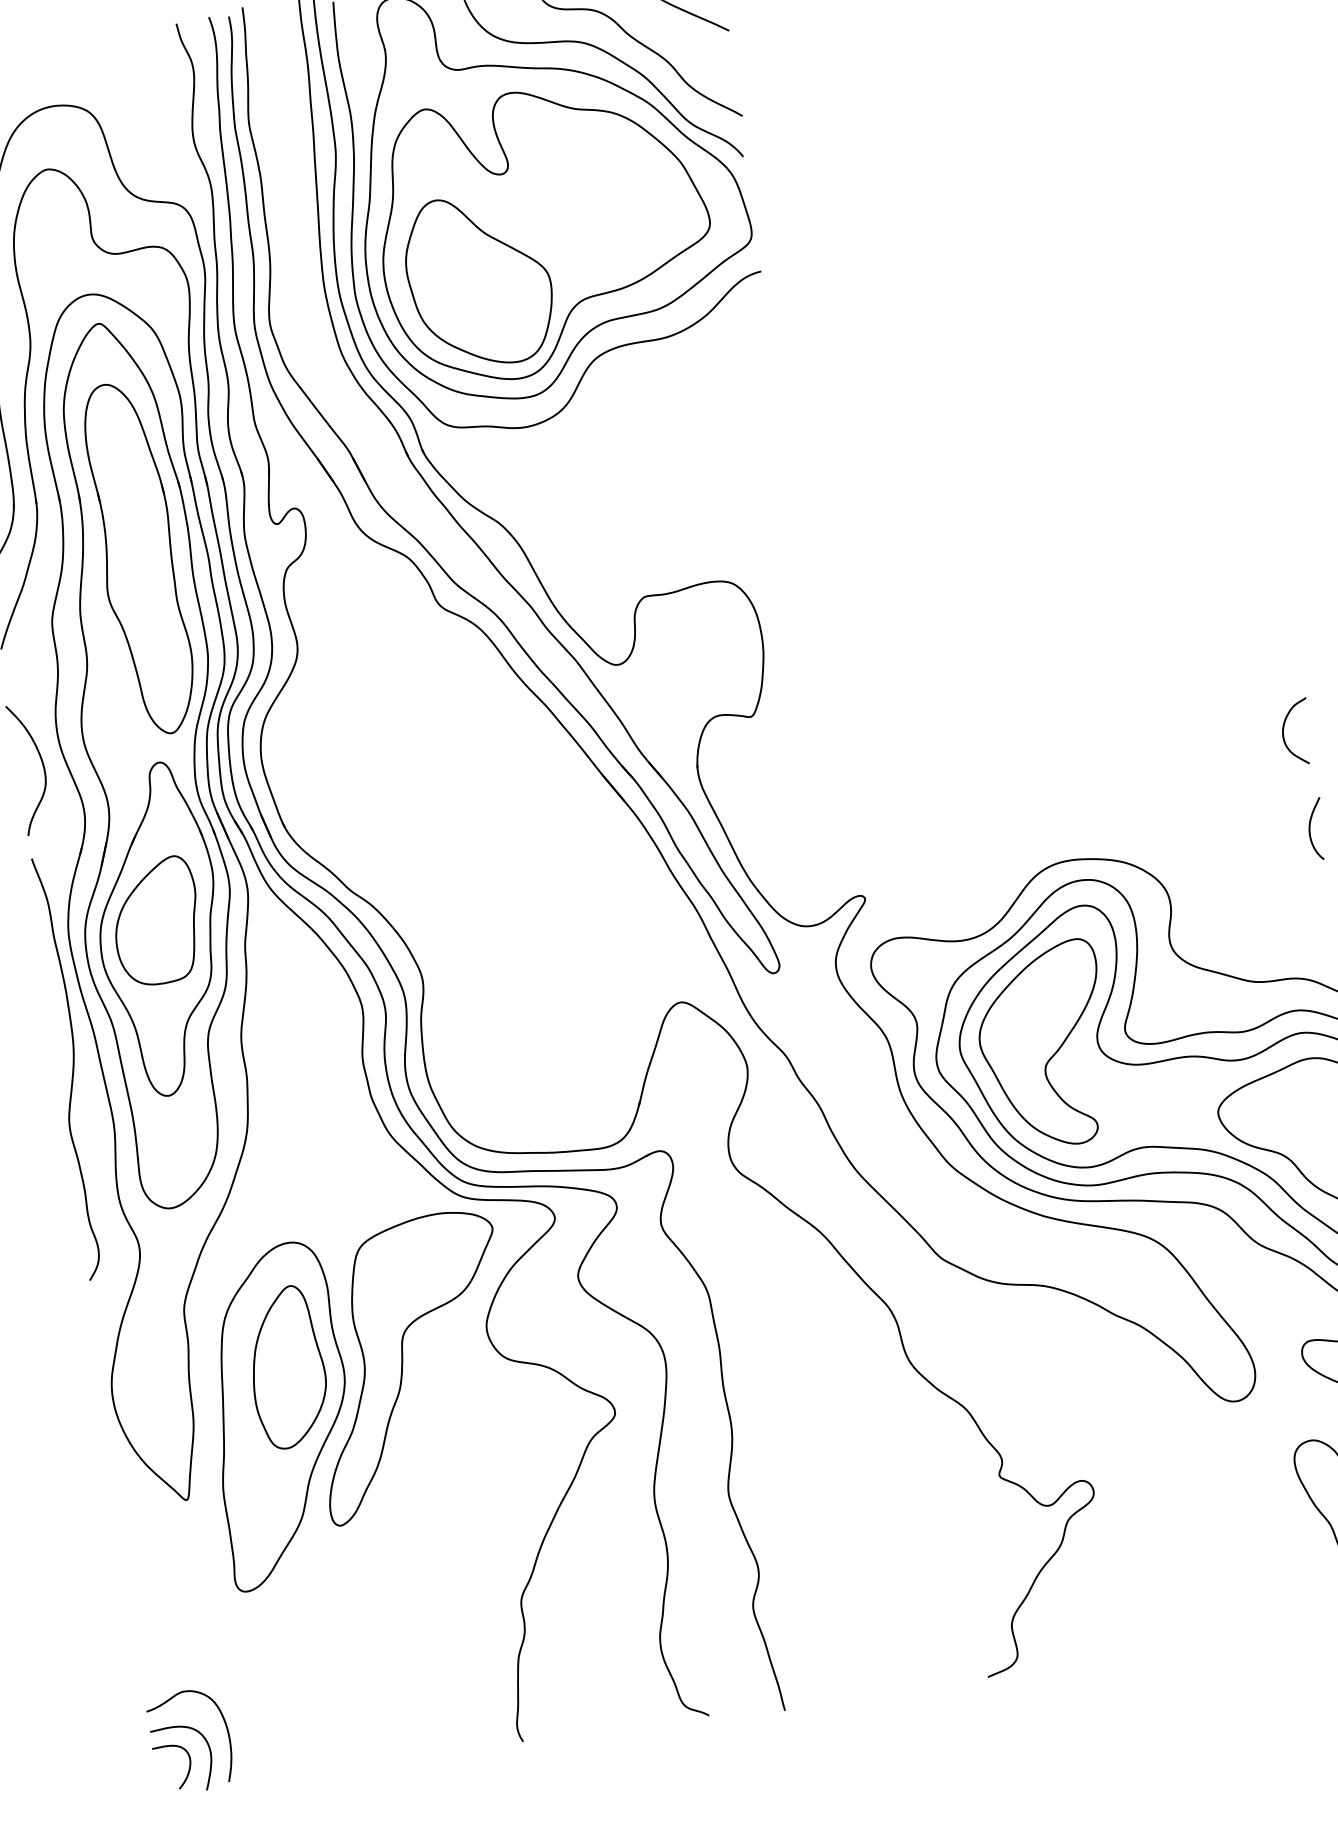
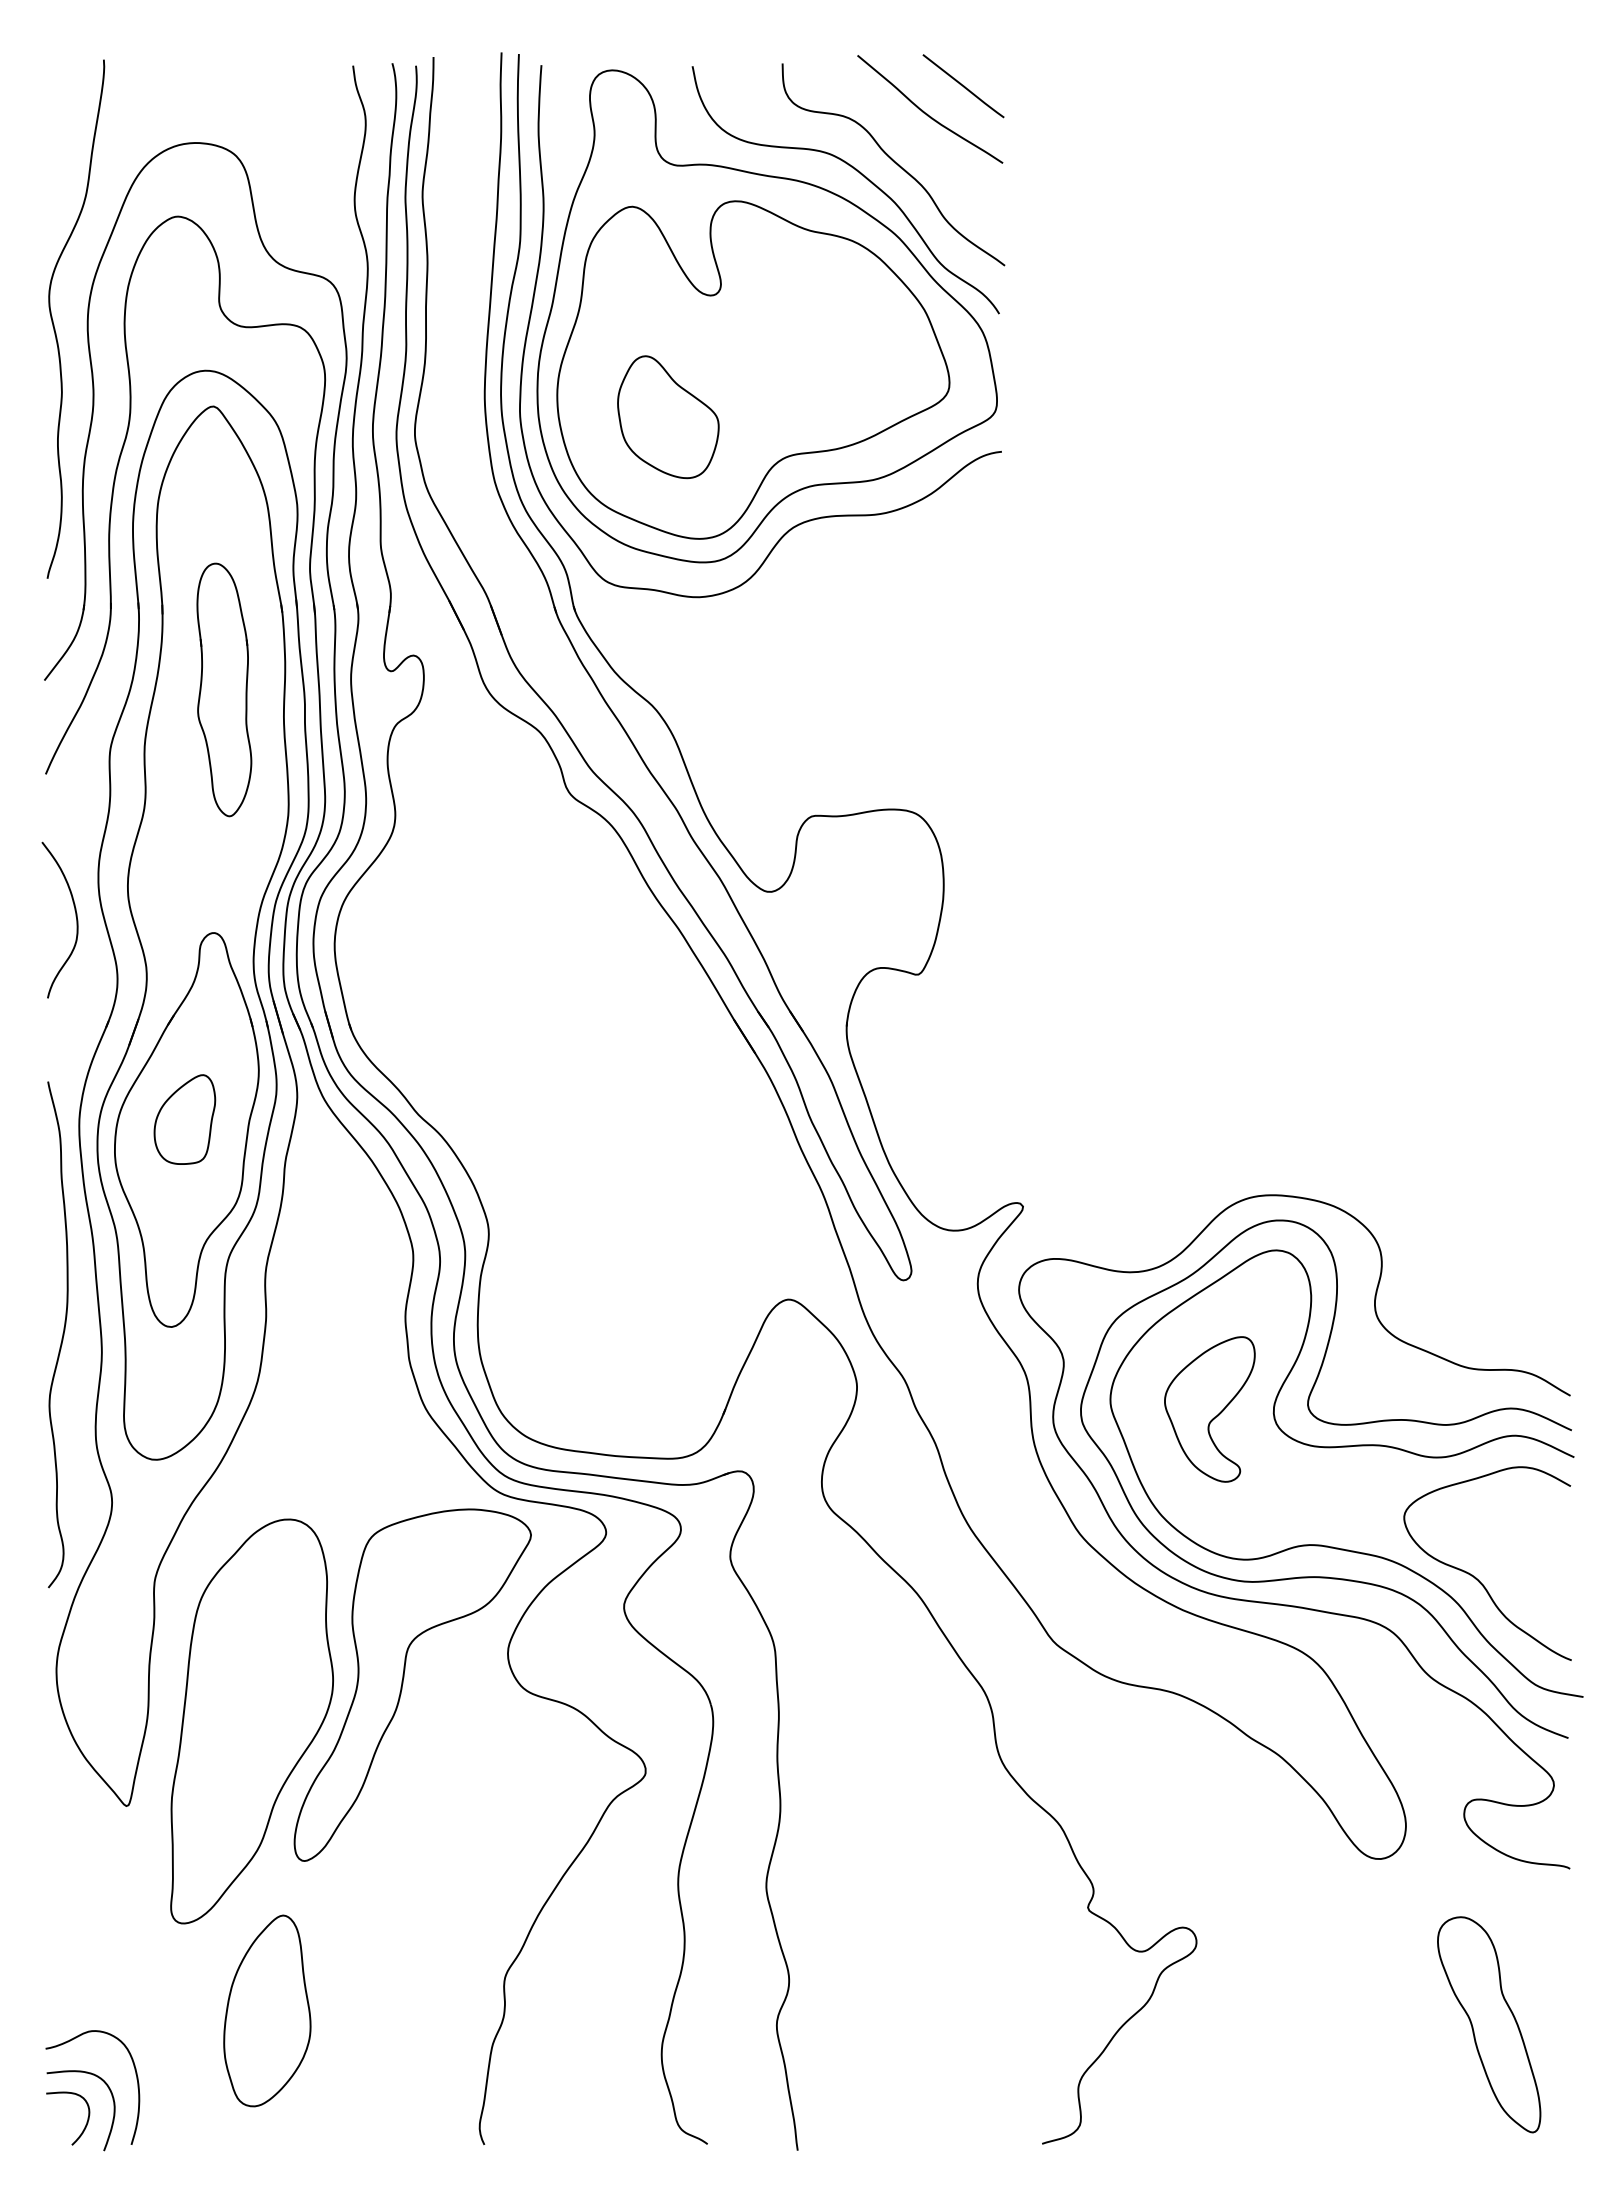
part: (479, 280) -> (668, 416), size x0.6
part: (140, 558) -> (224, 689), size x0.6
curve: (1284, 731) -> (1543, 1077), removed
curve: (1310, 830) -> (1558, 1198), removed
part: (156, 921) -> (184, 1119), size x0.6
part: (1043, 1046) -> (1209, 1409), size x0.6
curve: (72, 1067) -> (62, 1334), moved
part: (287, 1366) -> (267, 2010), moved

